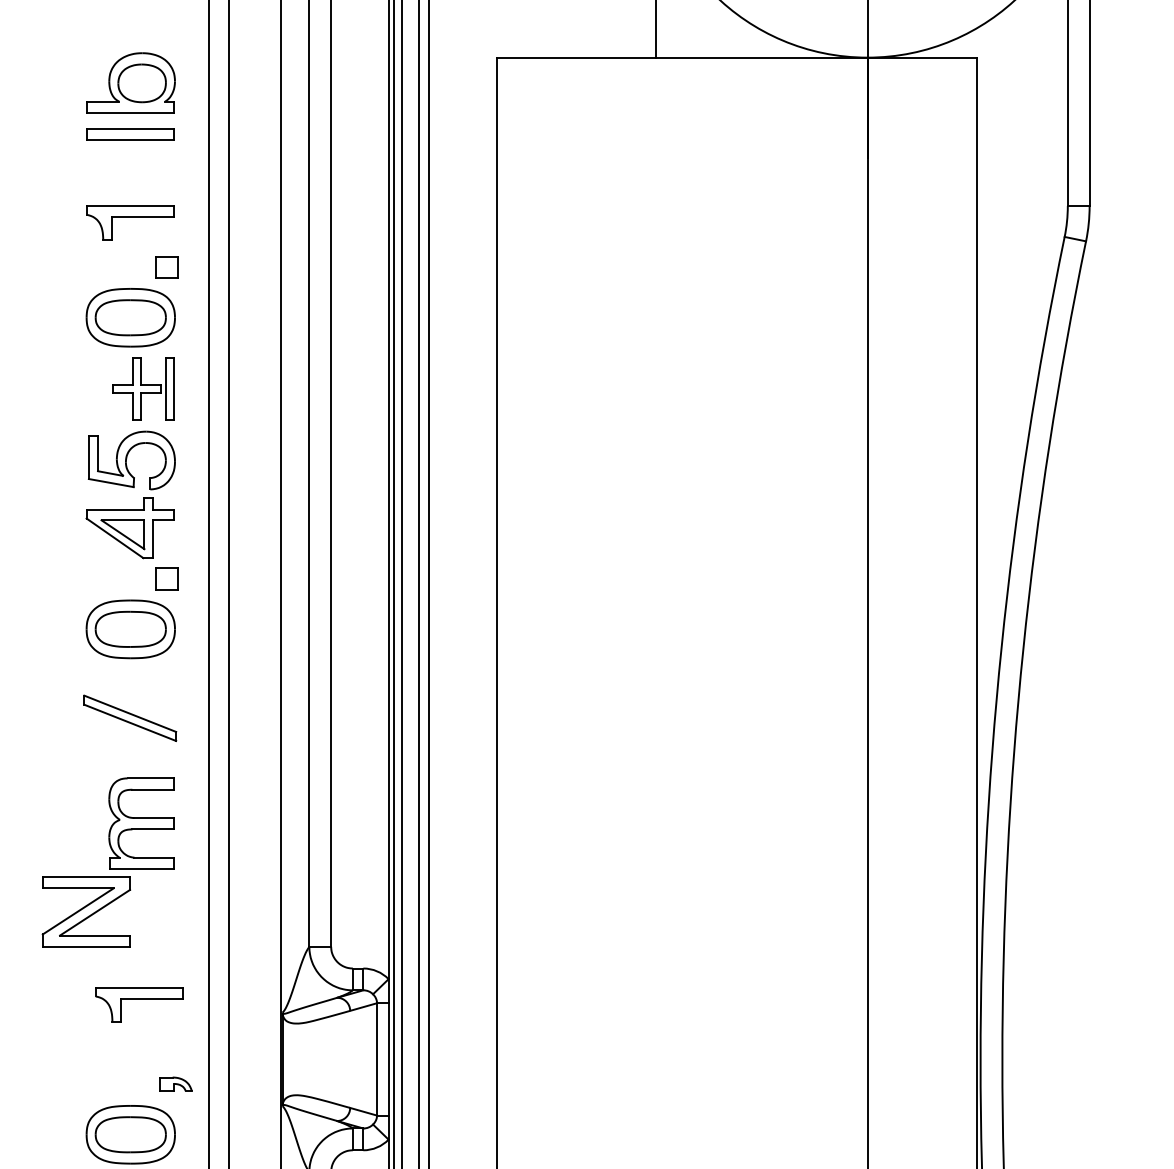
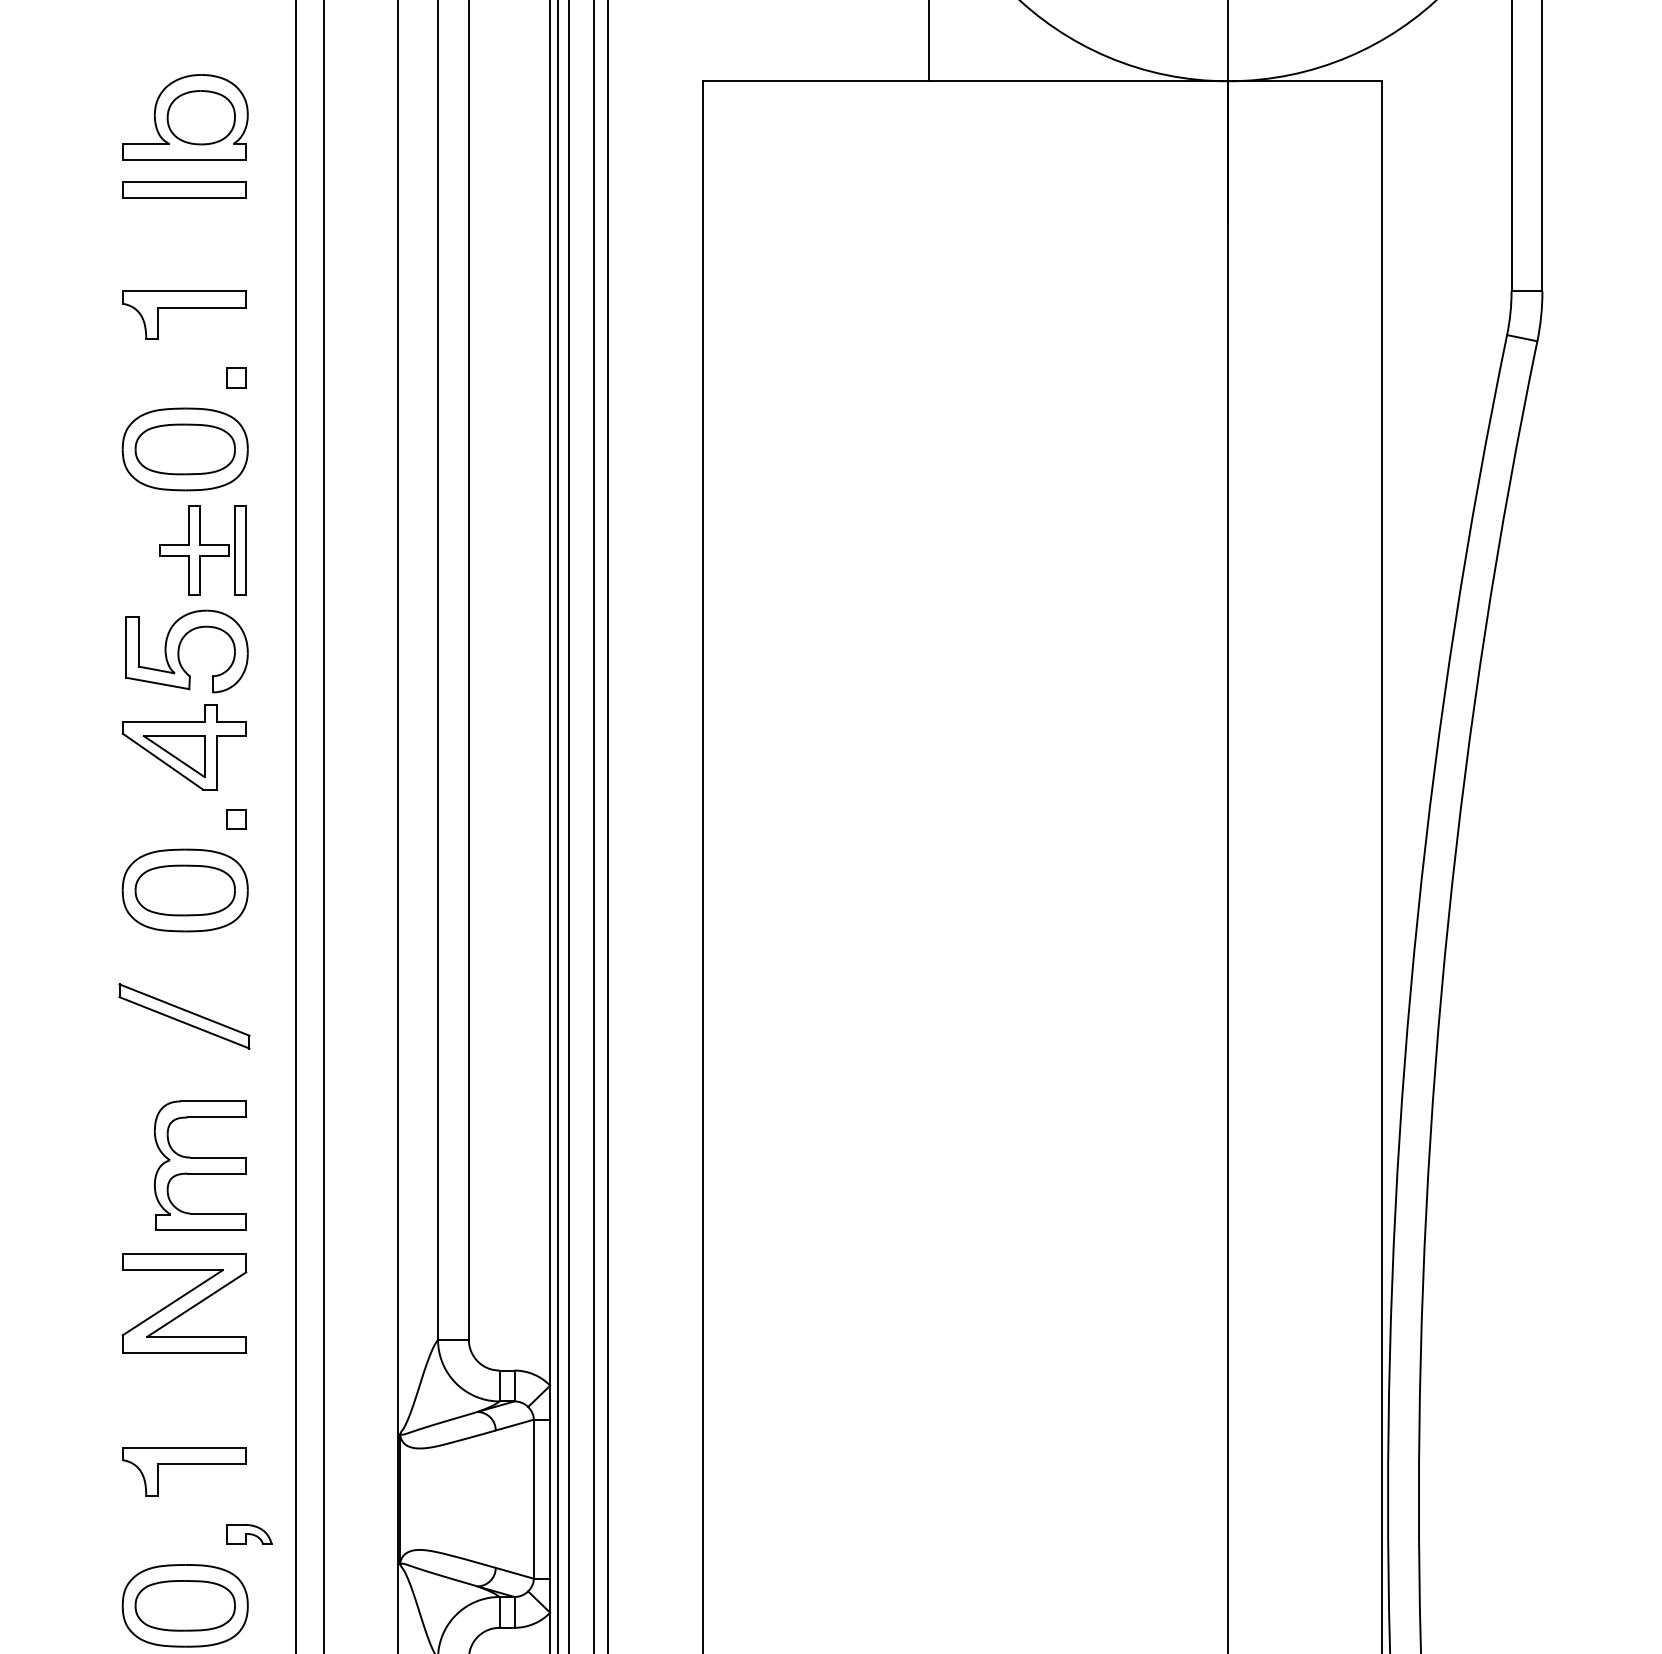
part: (166, 266) -> (236, 377), size x0.62
part: (166, 579) -> (236, 819), size x0.62
part: (86, 911) -> (184, 1303), moved
part: (139, 999) -> (184, 1464), moved

